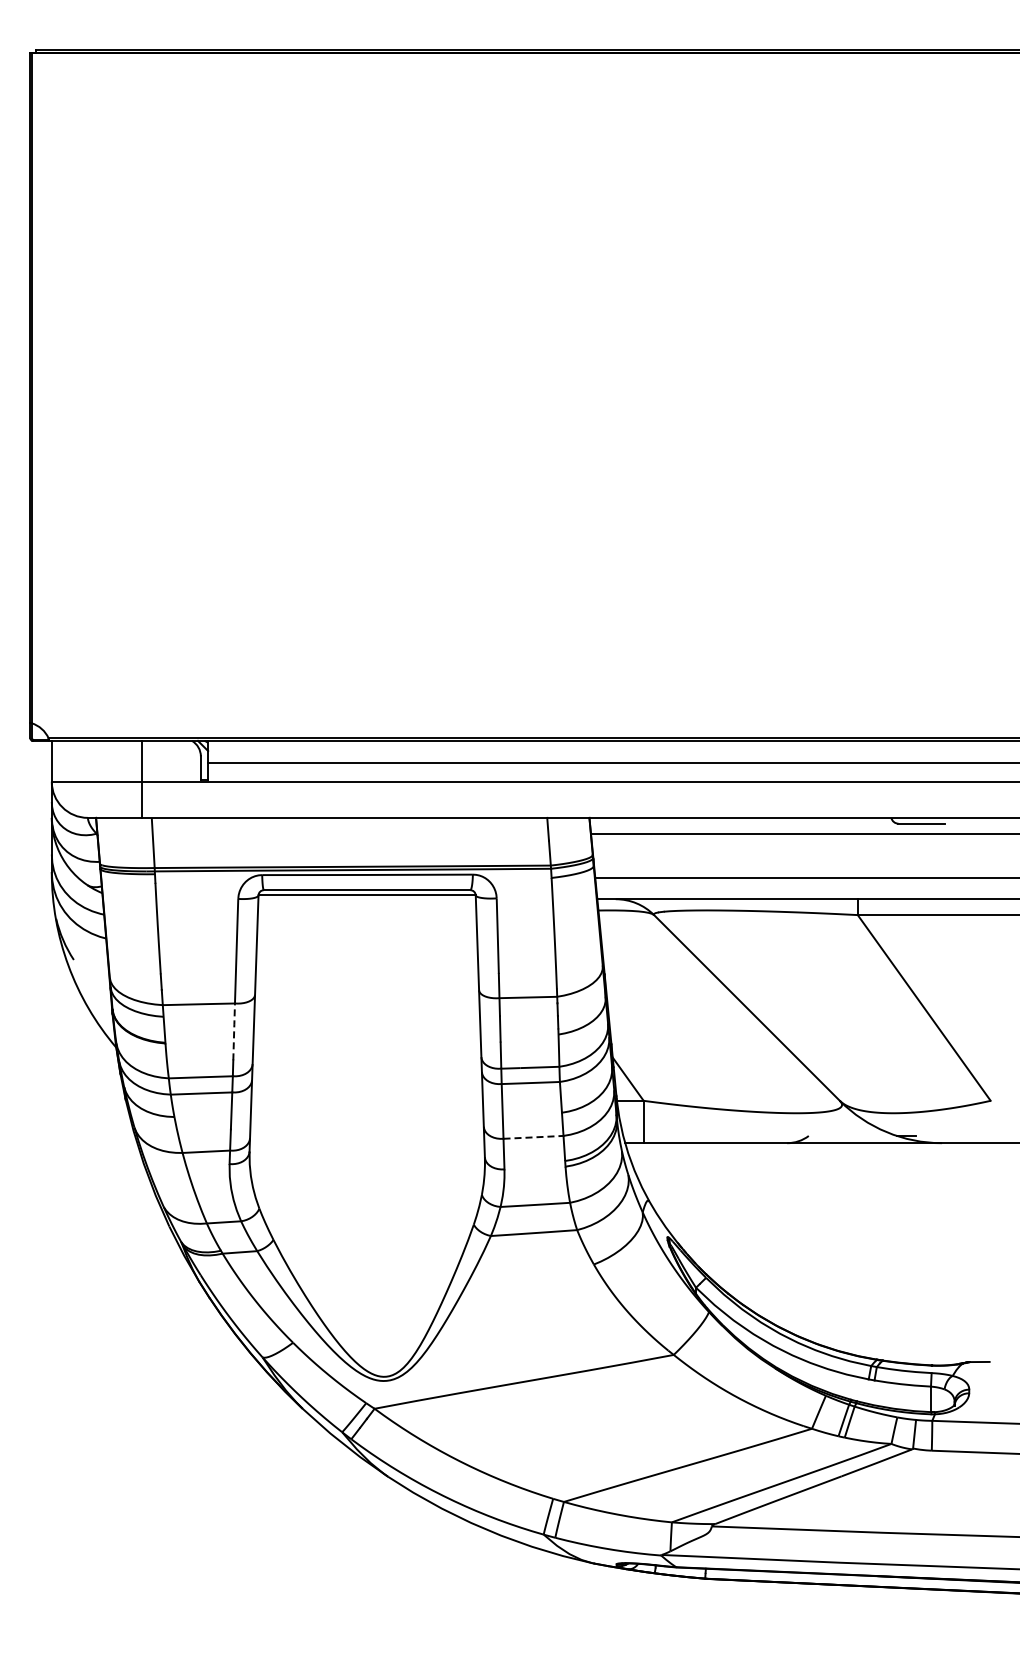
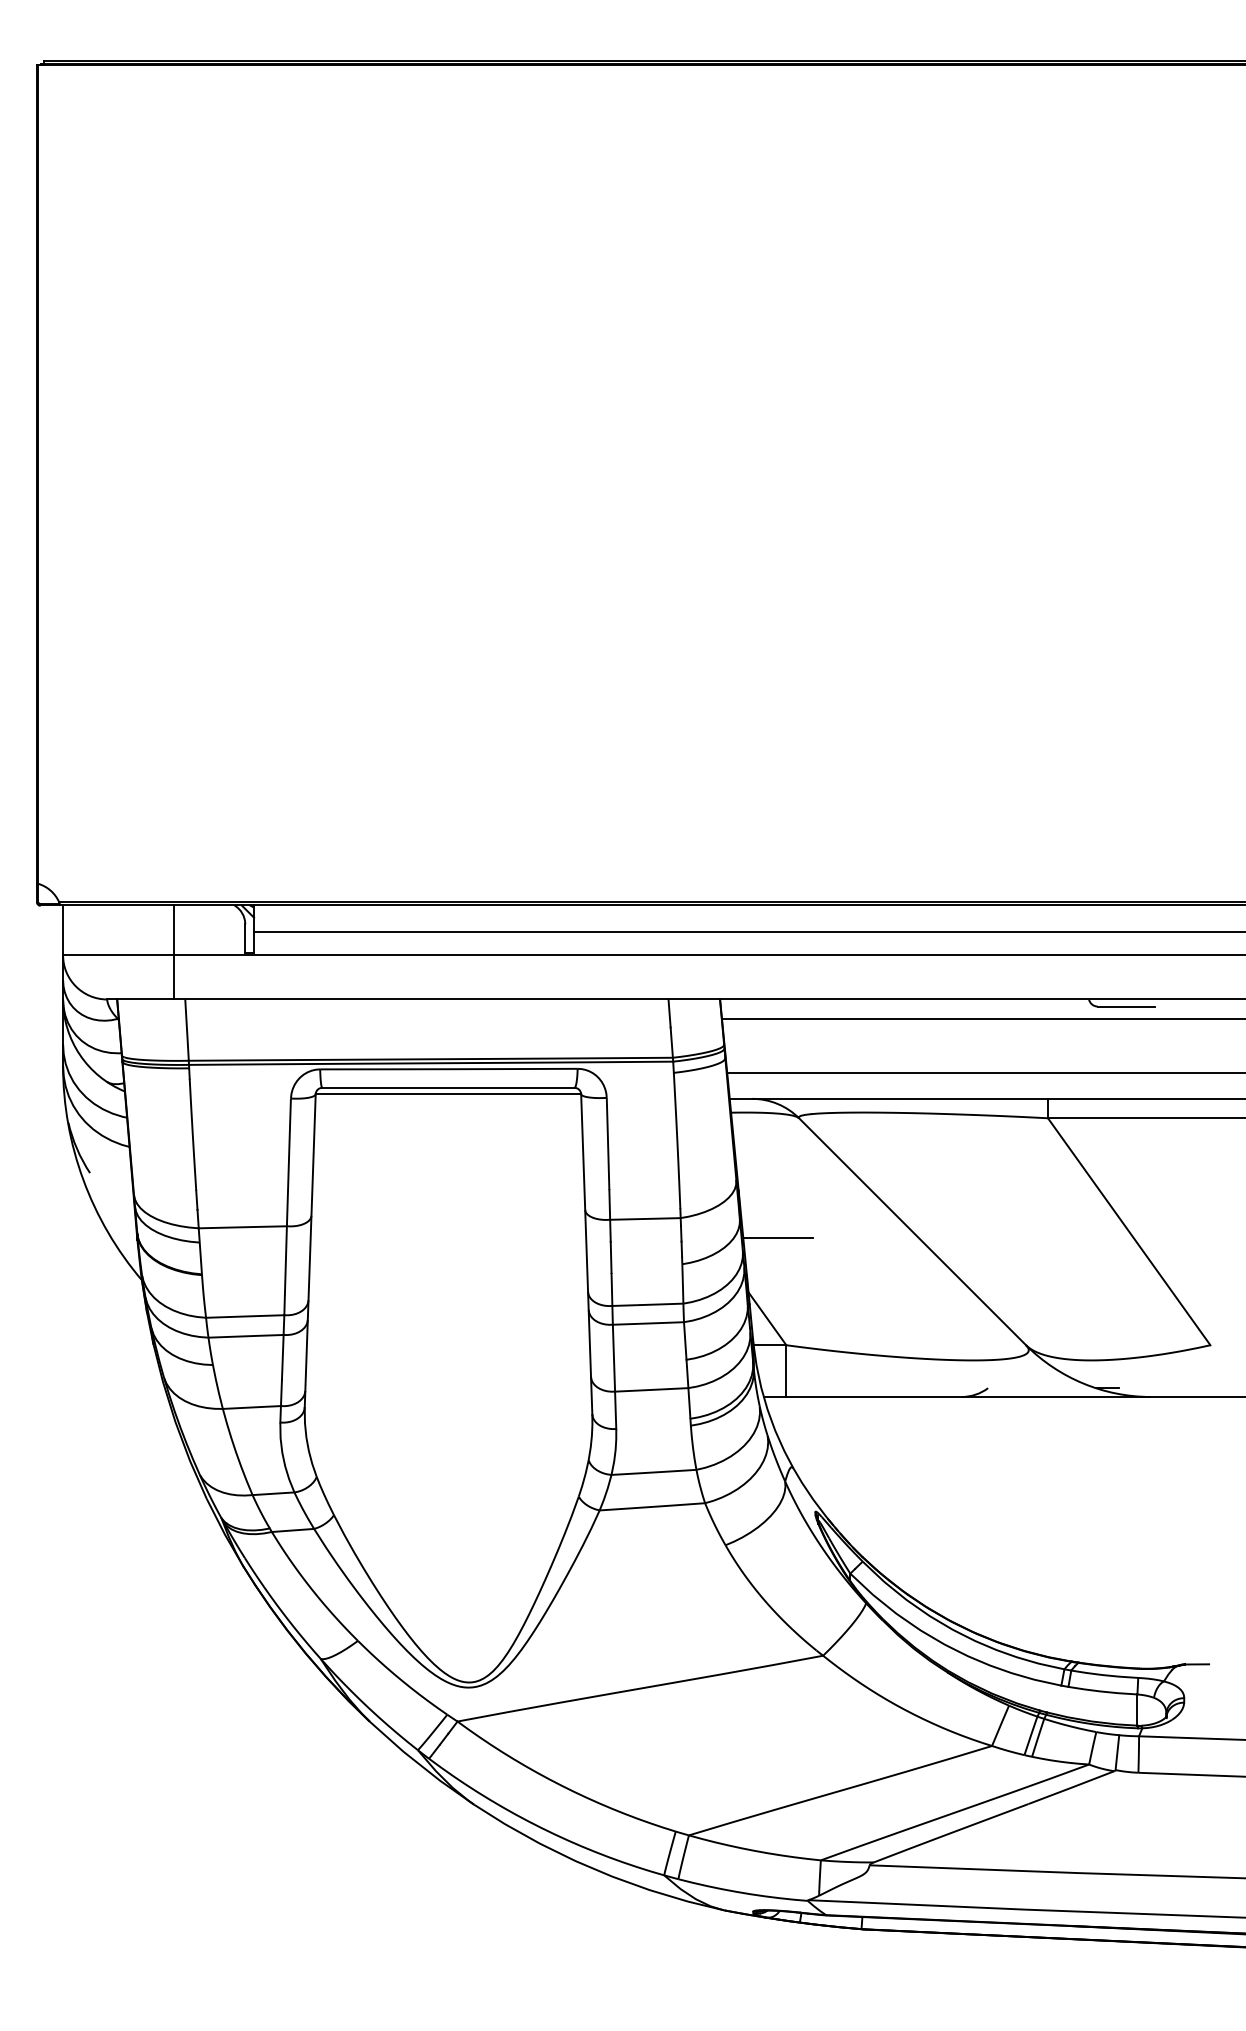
line: (636, 1013) -> (777, 1238), added
line: (234, 1030) -> (286, 1259), dashed -> solid
line: (533, 1137) -> (651, 1390), dashed -> solid

